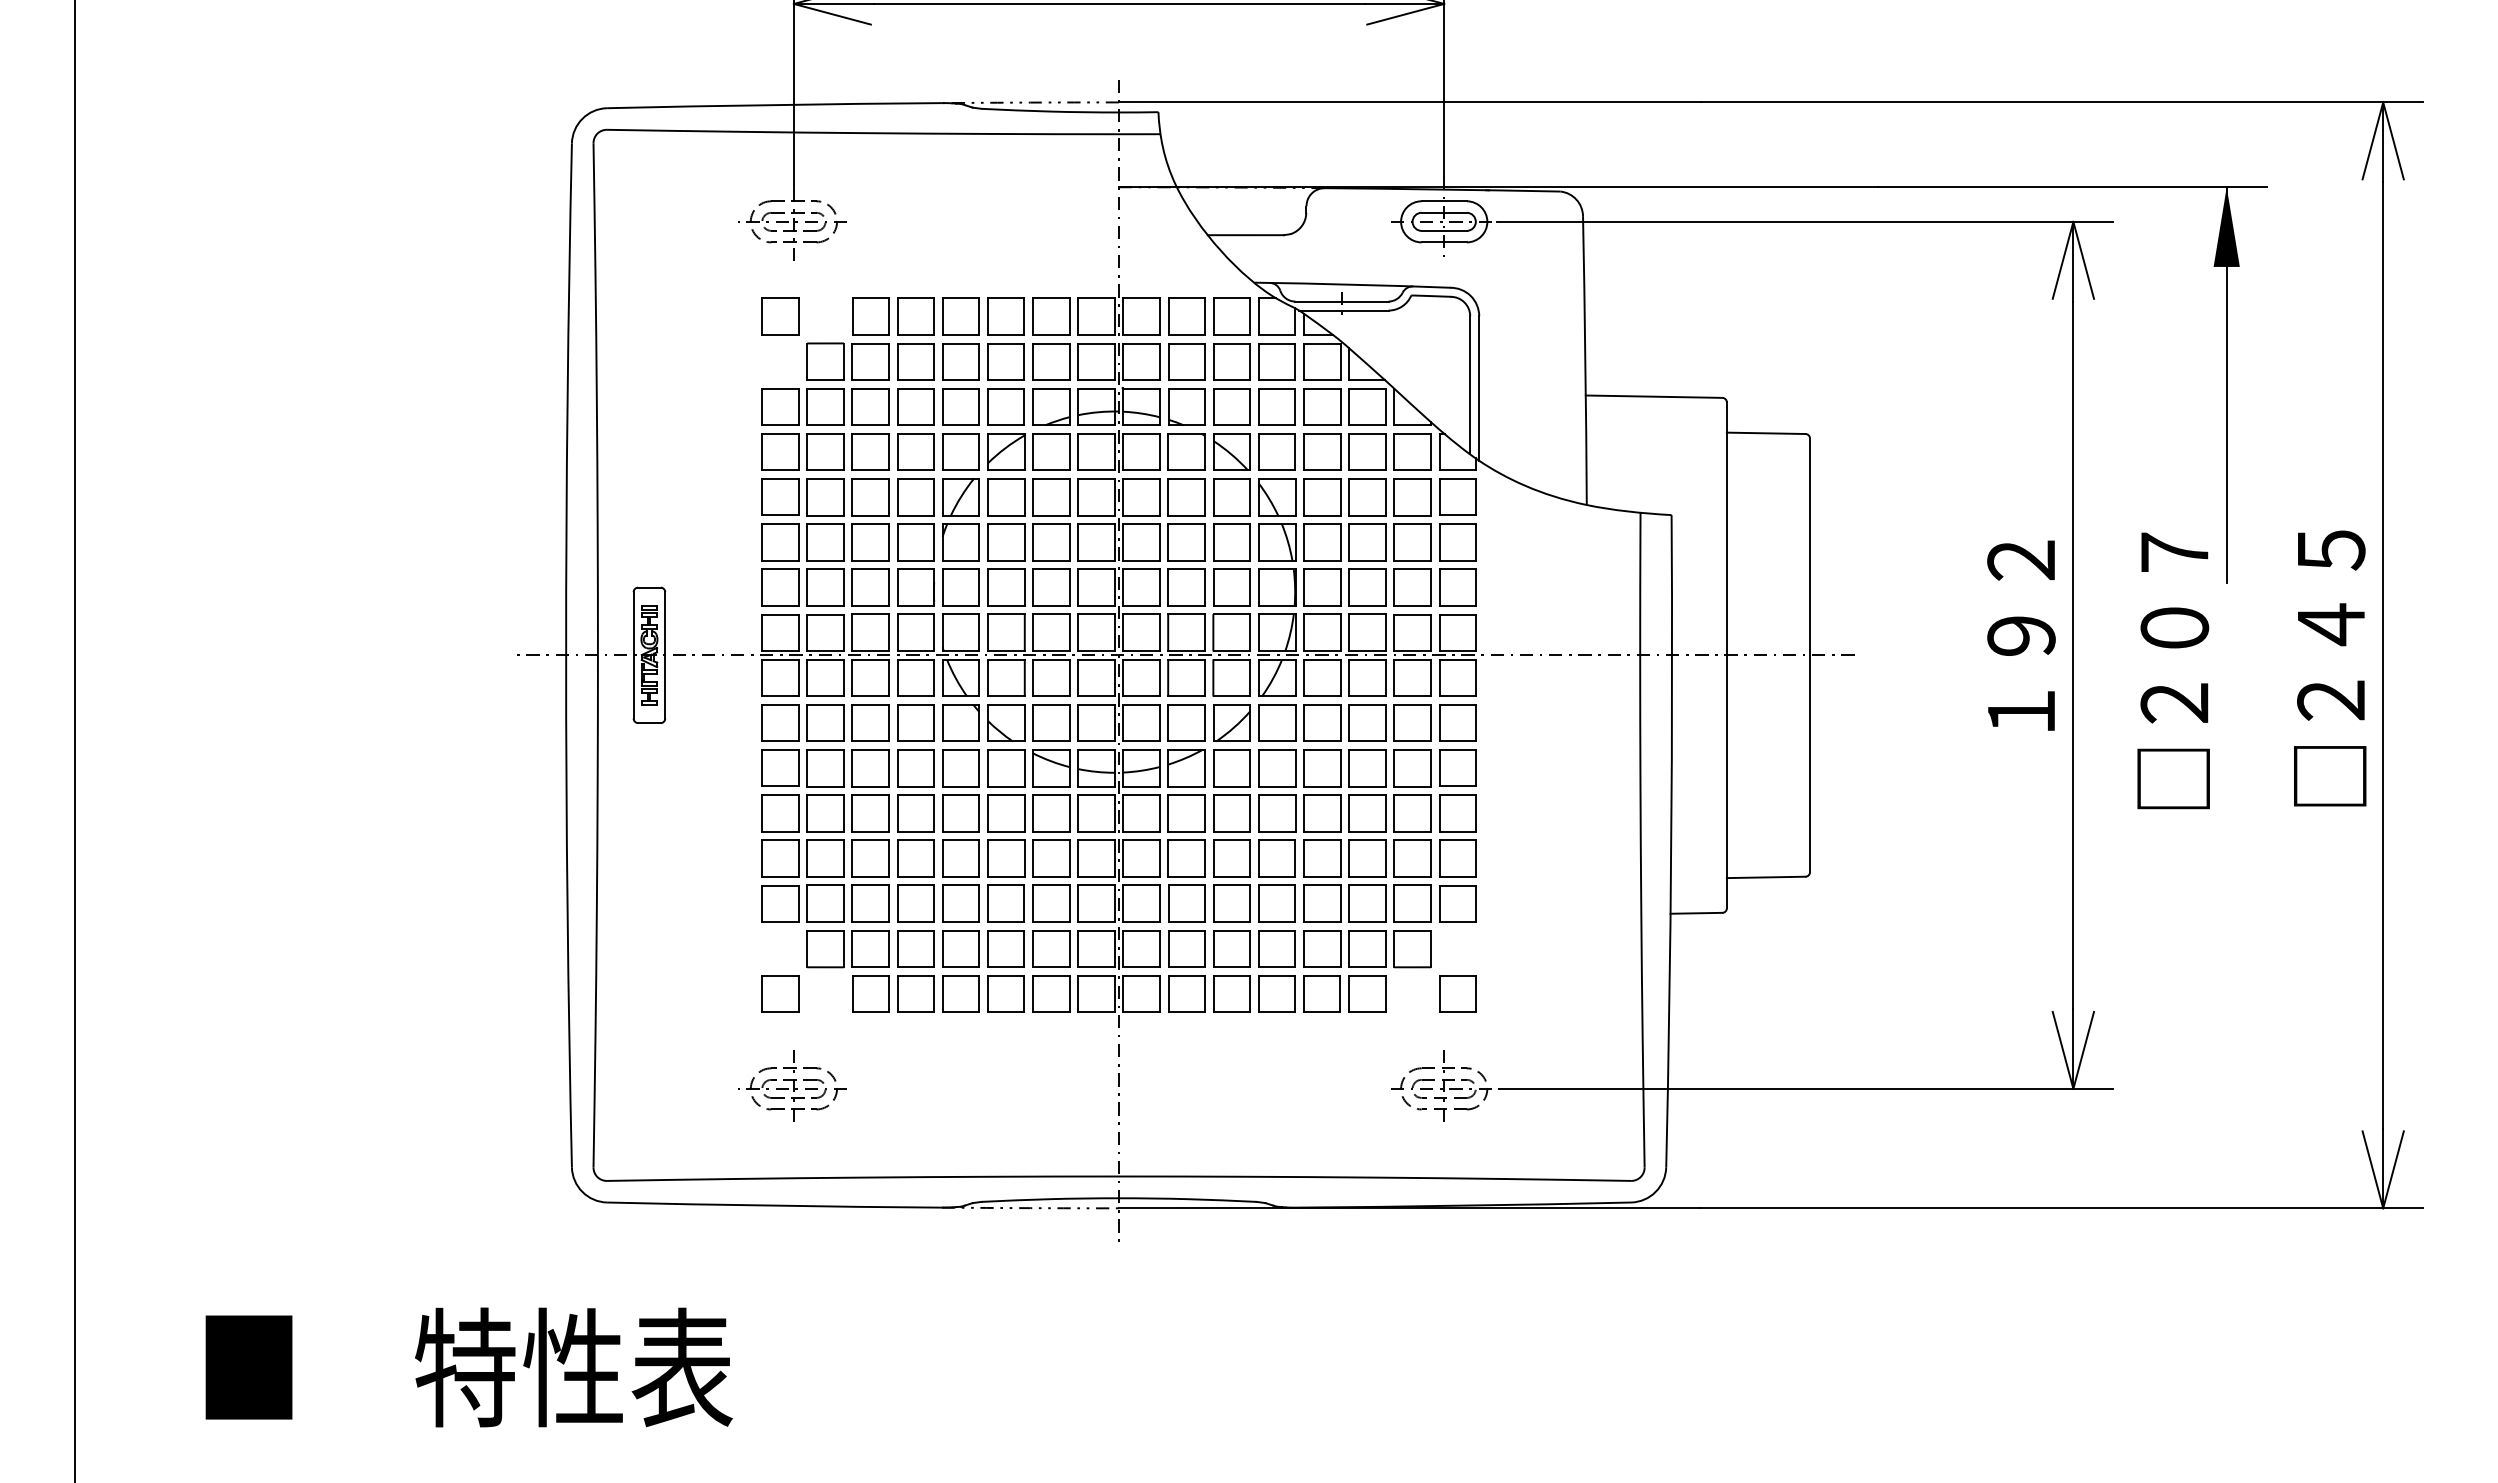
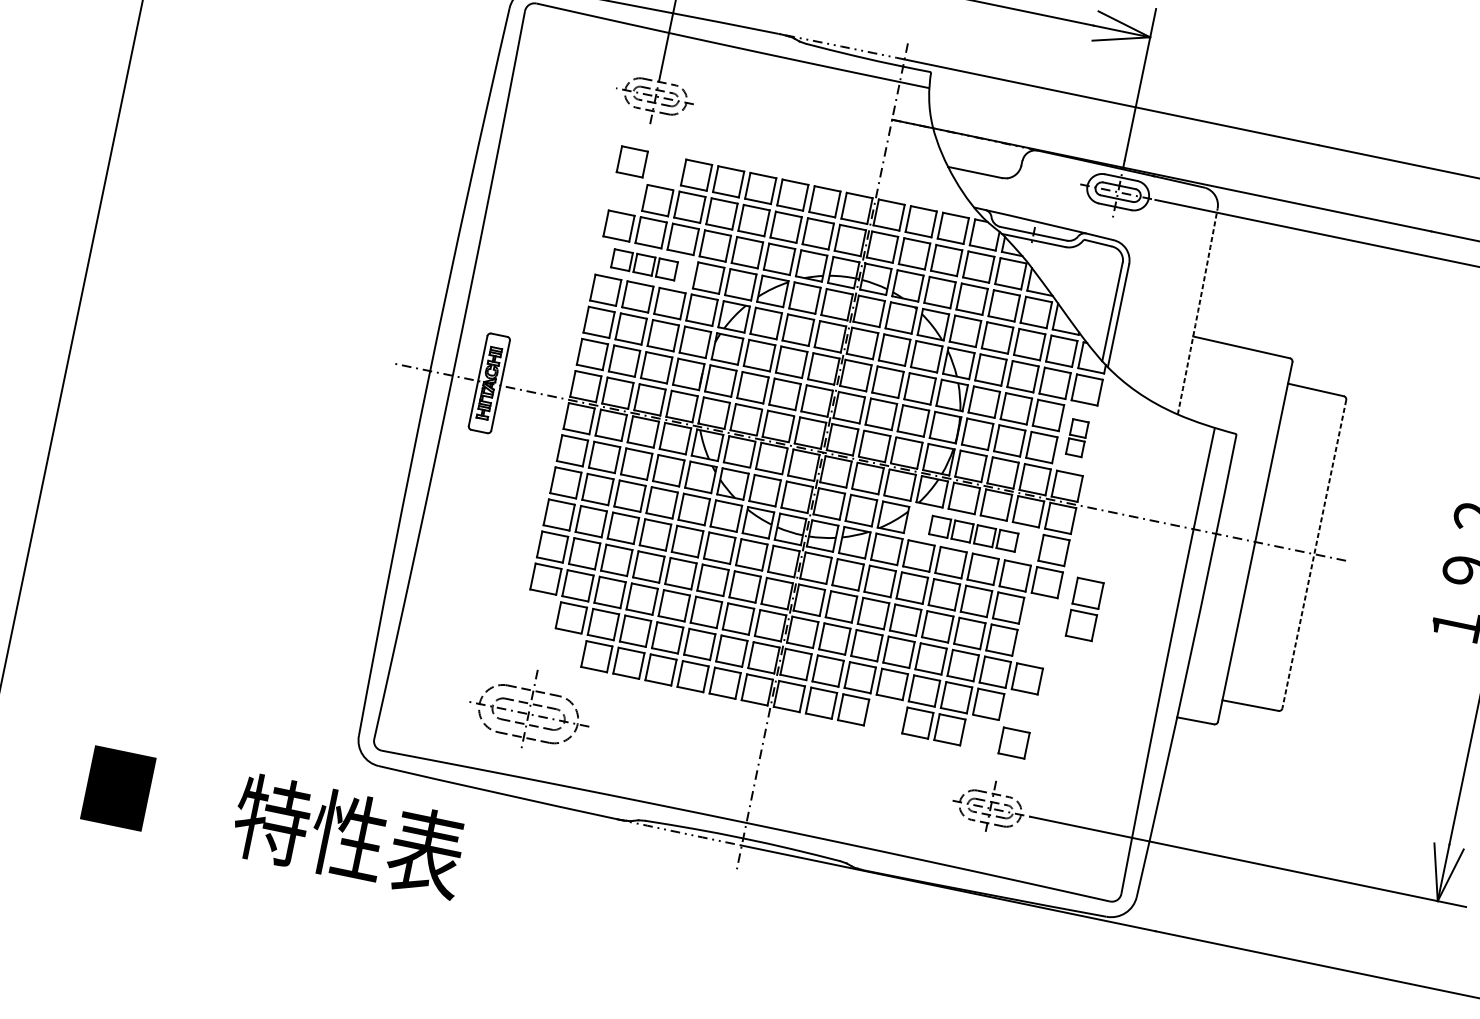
arc: (1585, 360) -> (1198, 311), solid -> dashed
part: (825, 451) -> (644, 264), size x0.7
part: (1457, 564) -> (1077, 437), size x0.6
line: (1810, 655) -> (1314, 554), solid -> dashed
part: (1344, 722) -> (973, 533), size x0.7
part: (1457, 835) -> (1084, 609), moved
part: (780, 993) -> (532, 643), removed
part: (1276, 993) -> (885, 716), removed
part: (792, 1085) -> (527, 710), size x1.6
text: (468, 1367) -> (274, 820), moved

